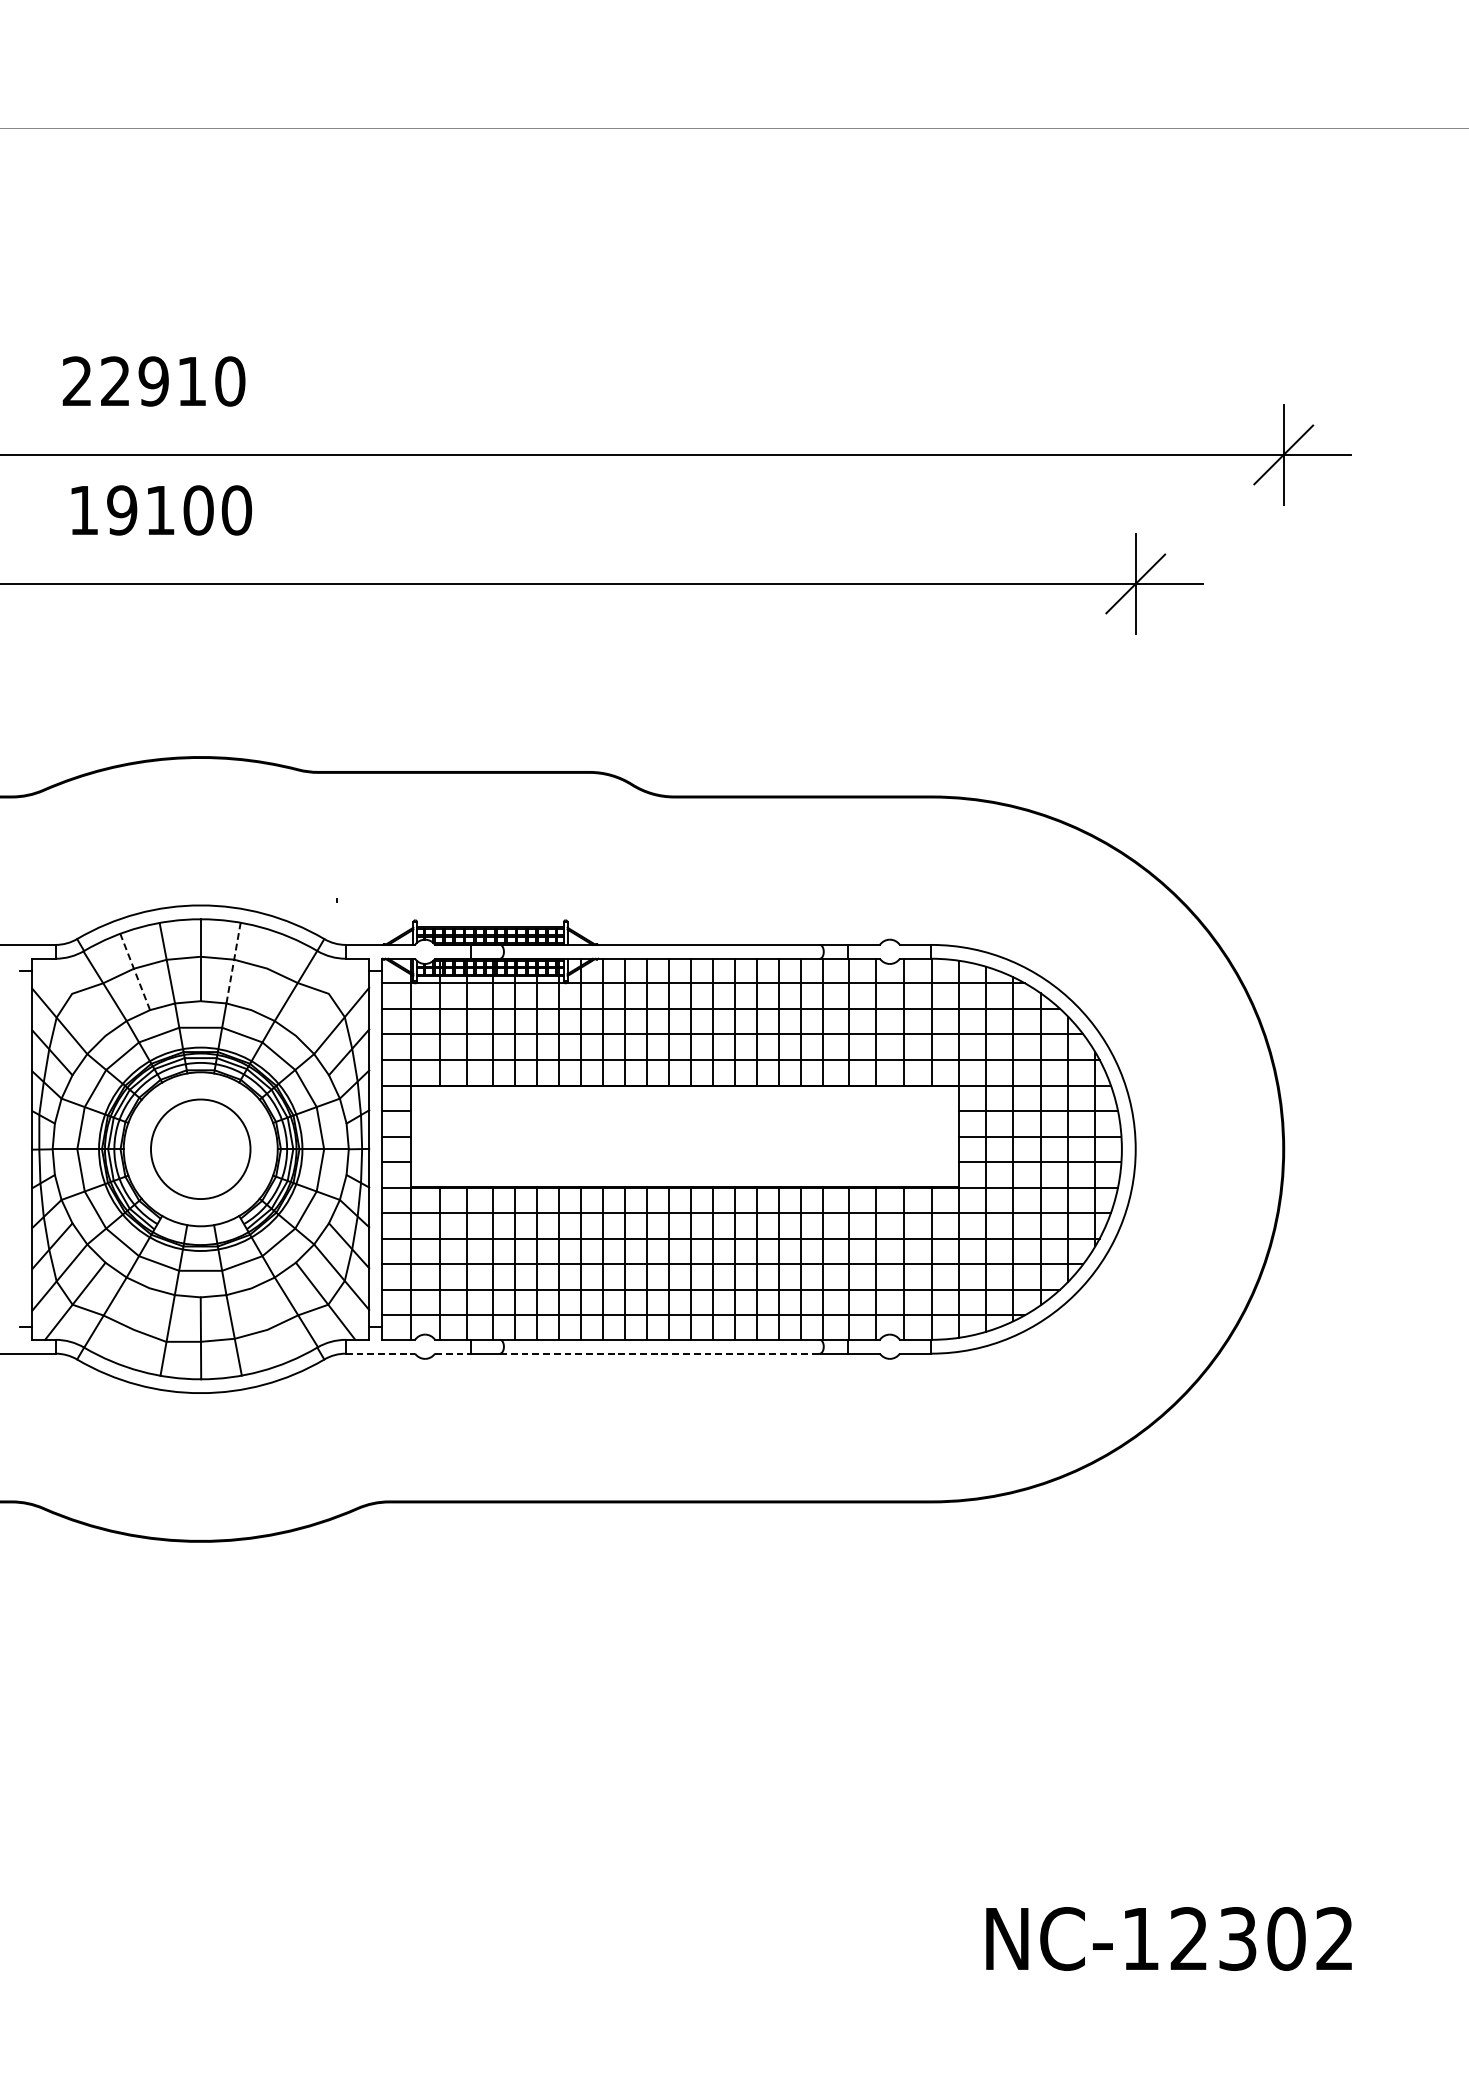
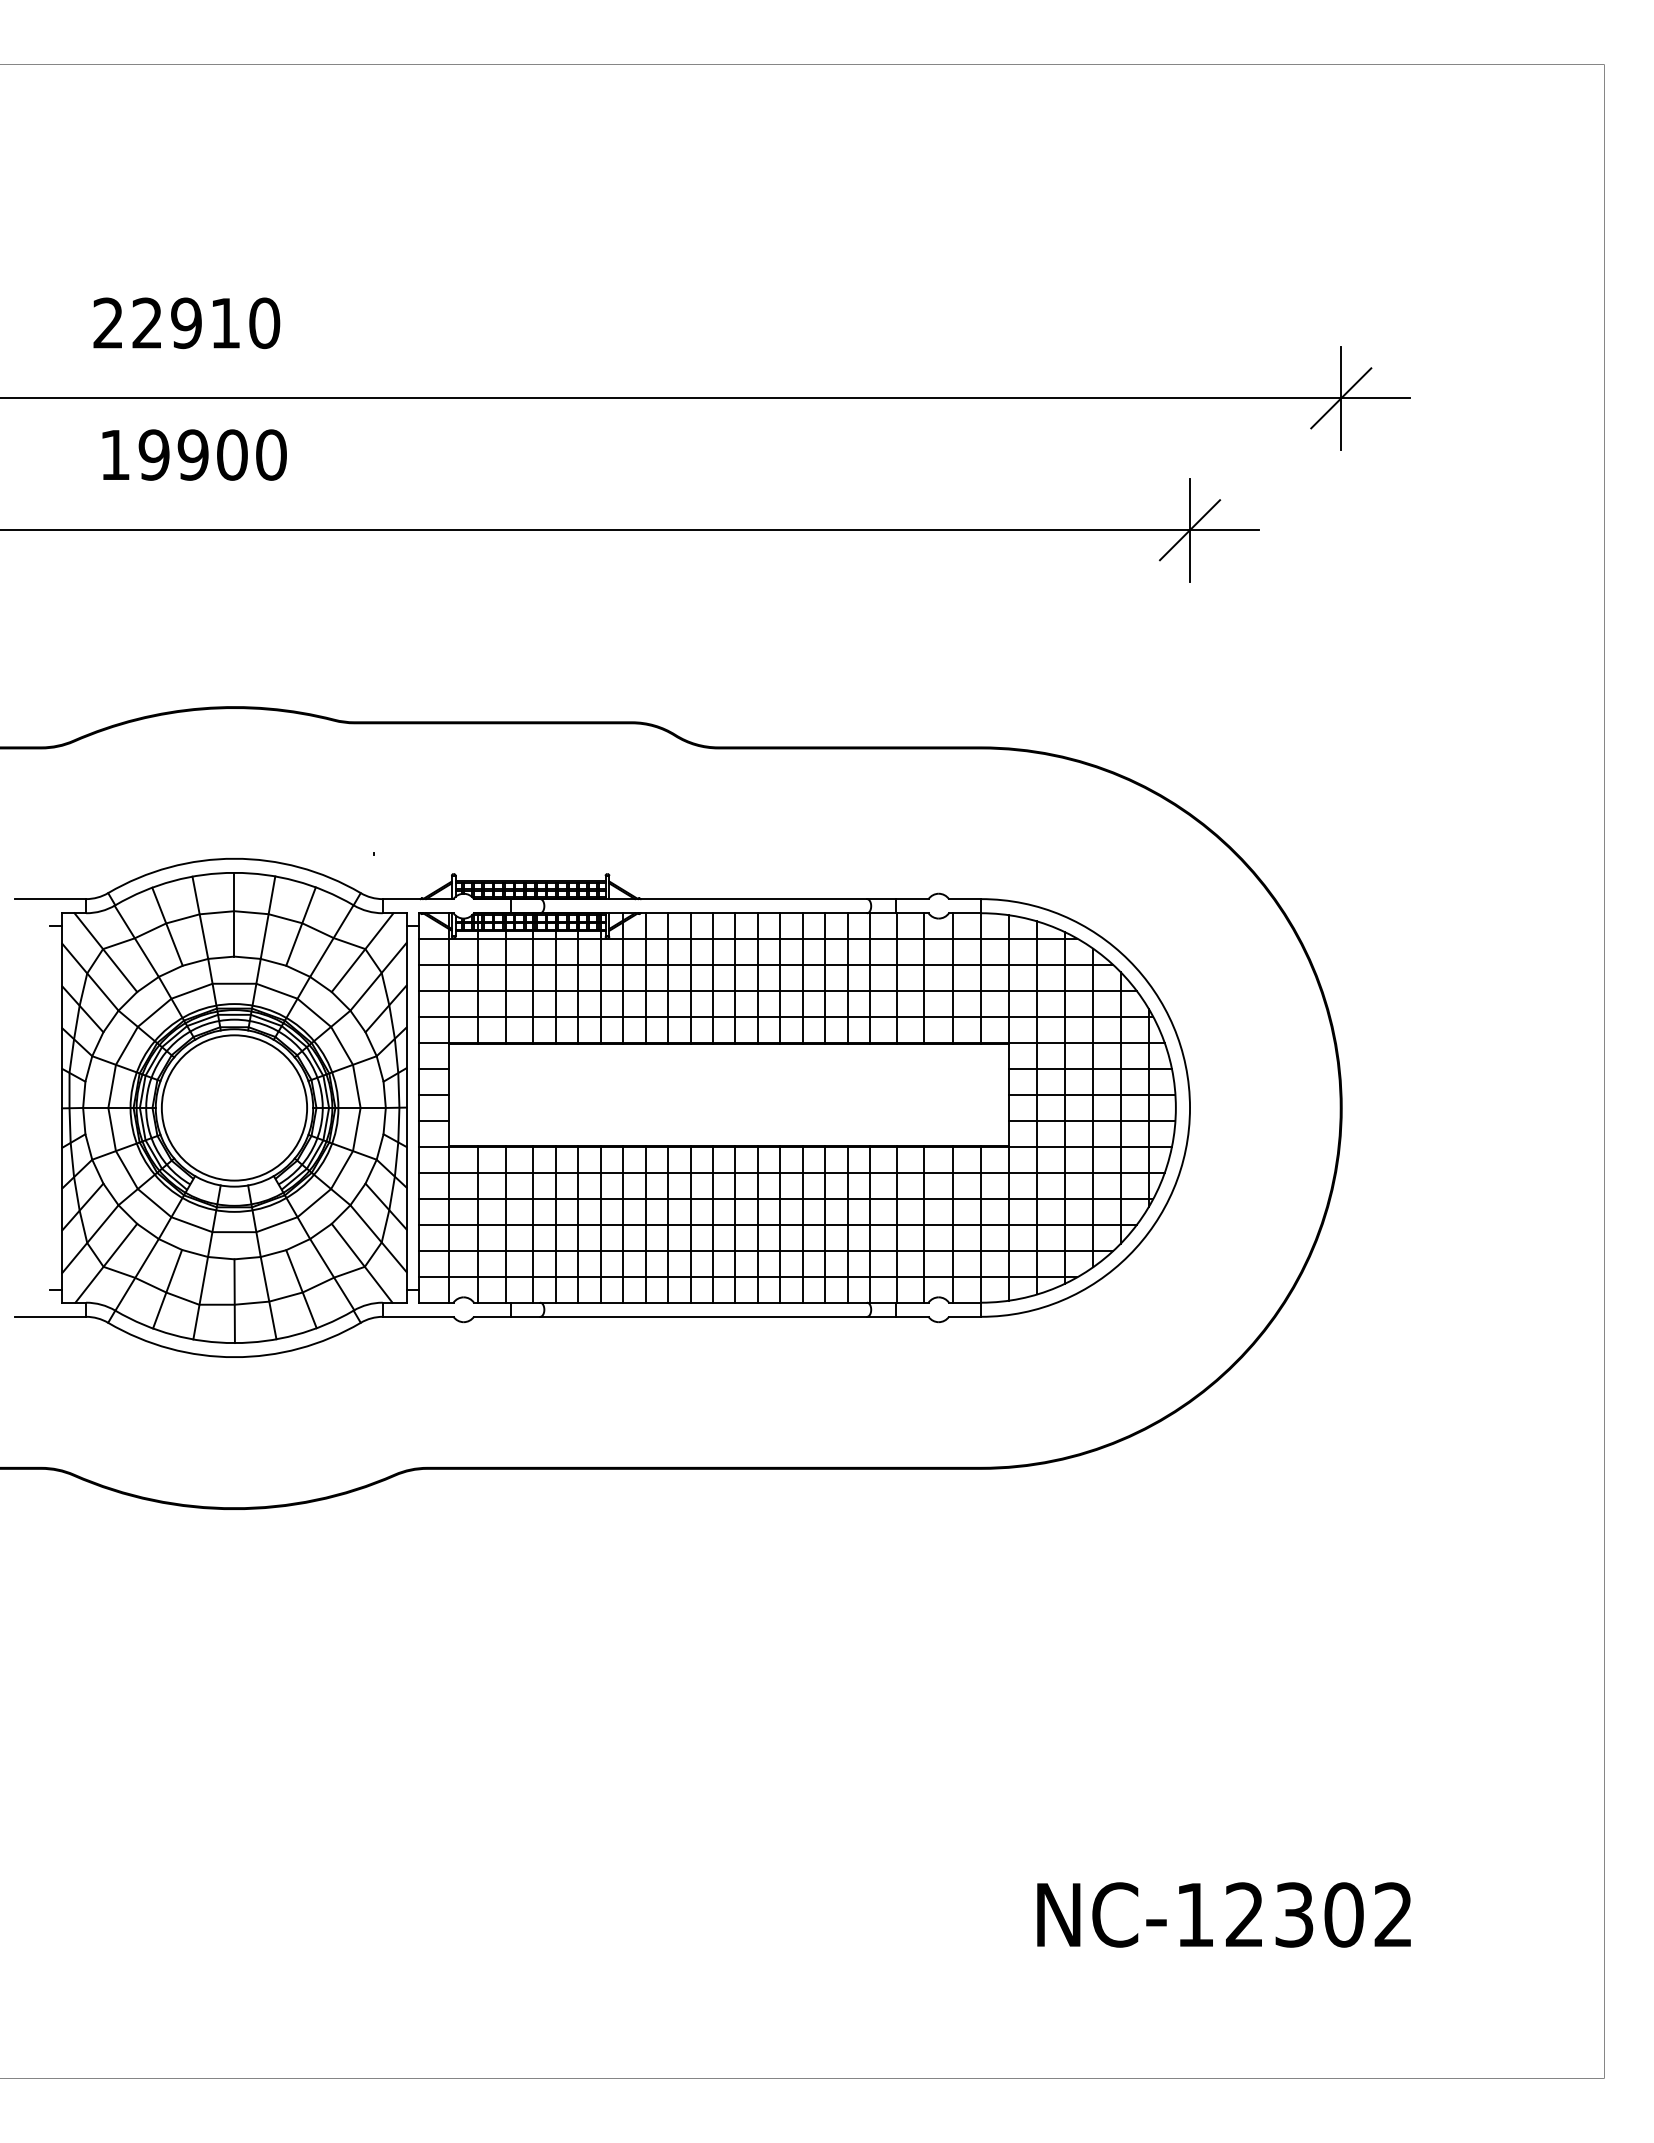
text: (159, 509) -> (192, 454), 19100 -> 19900
line: (234, 962) -> (268, 917), dashed -> solid
line: (135, 971) -> (167, 926), dashed -> solid
line: (265, 971) -> (300, 926), added
line: (74, 997) -> (105, 952), added
line: (326, 997) -> (362, 952), added
circle: (200, 1148) -> (234, 1107), size x1.43
line: (135, 1325) -> (167, 1288), added
line: (266, 1326) -> (301, 1289), added
line: (380, 1353) -> (418, 1316), dashed -> solid
line: (453, 1353) -> (492, 1316), dashed -> solid
line: (660, 1353) -> (704, 1316), dashed -> solid

